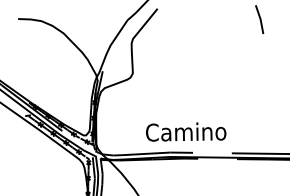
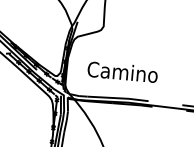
text: (186, 131) -> (123, 71), moved

